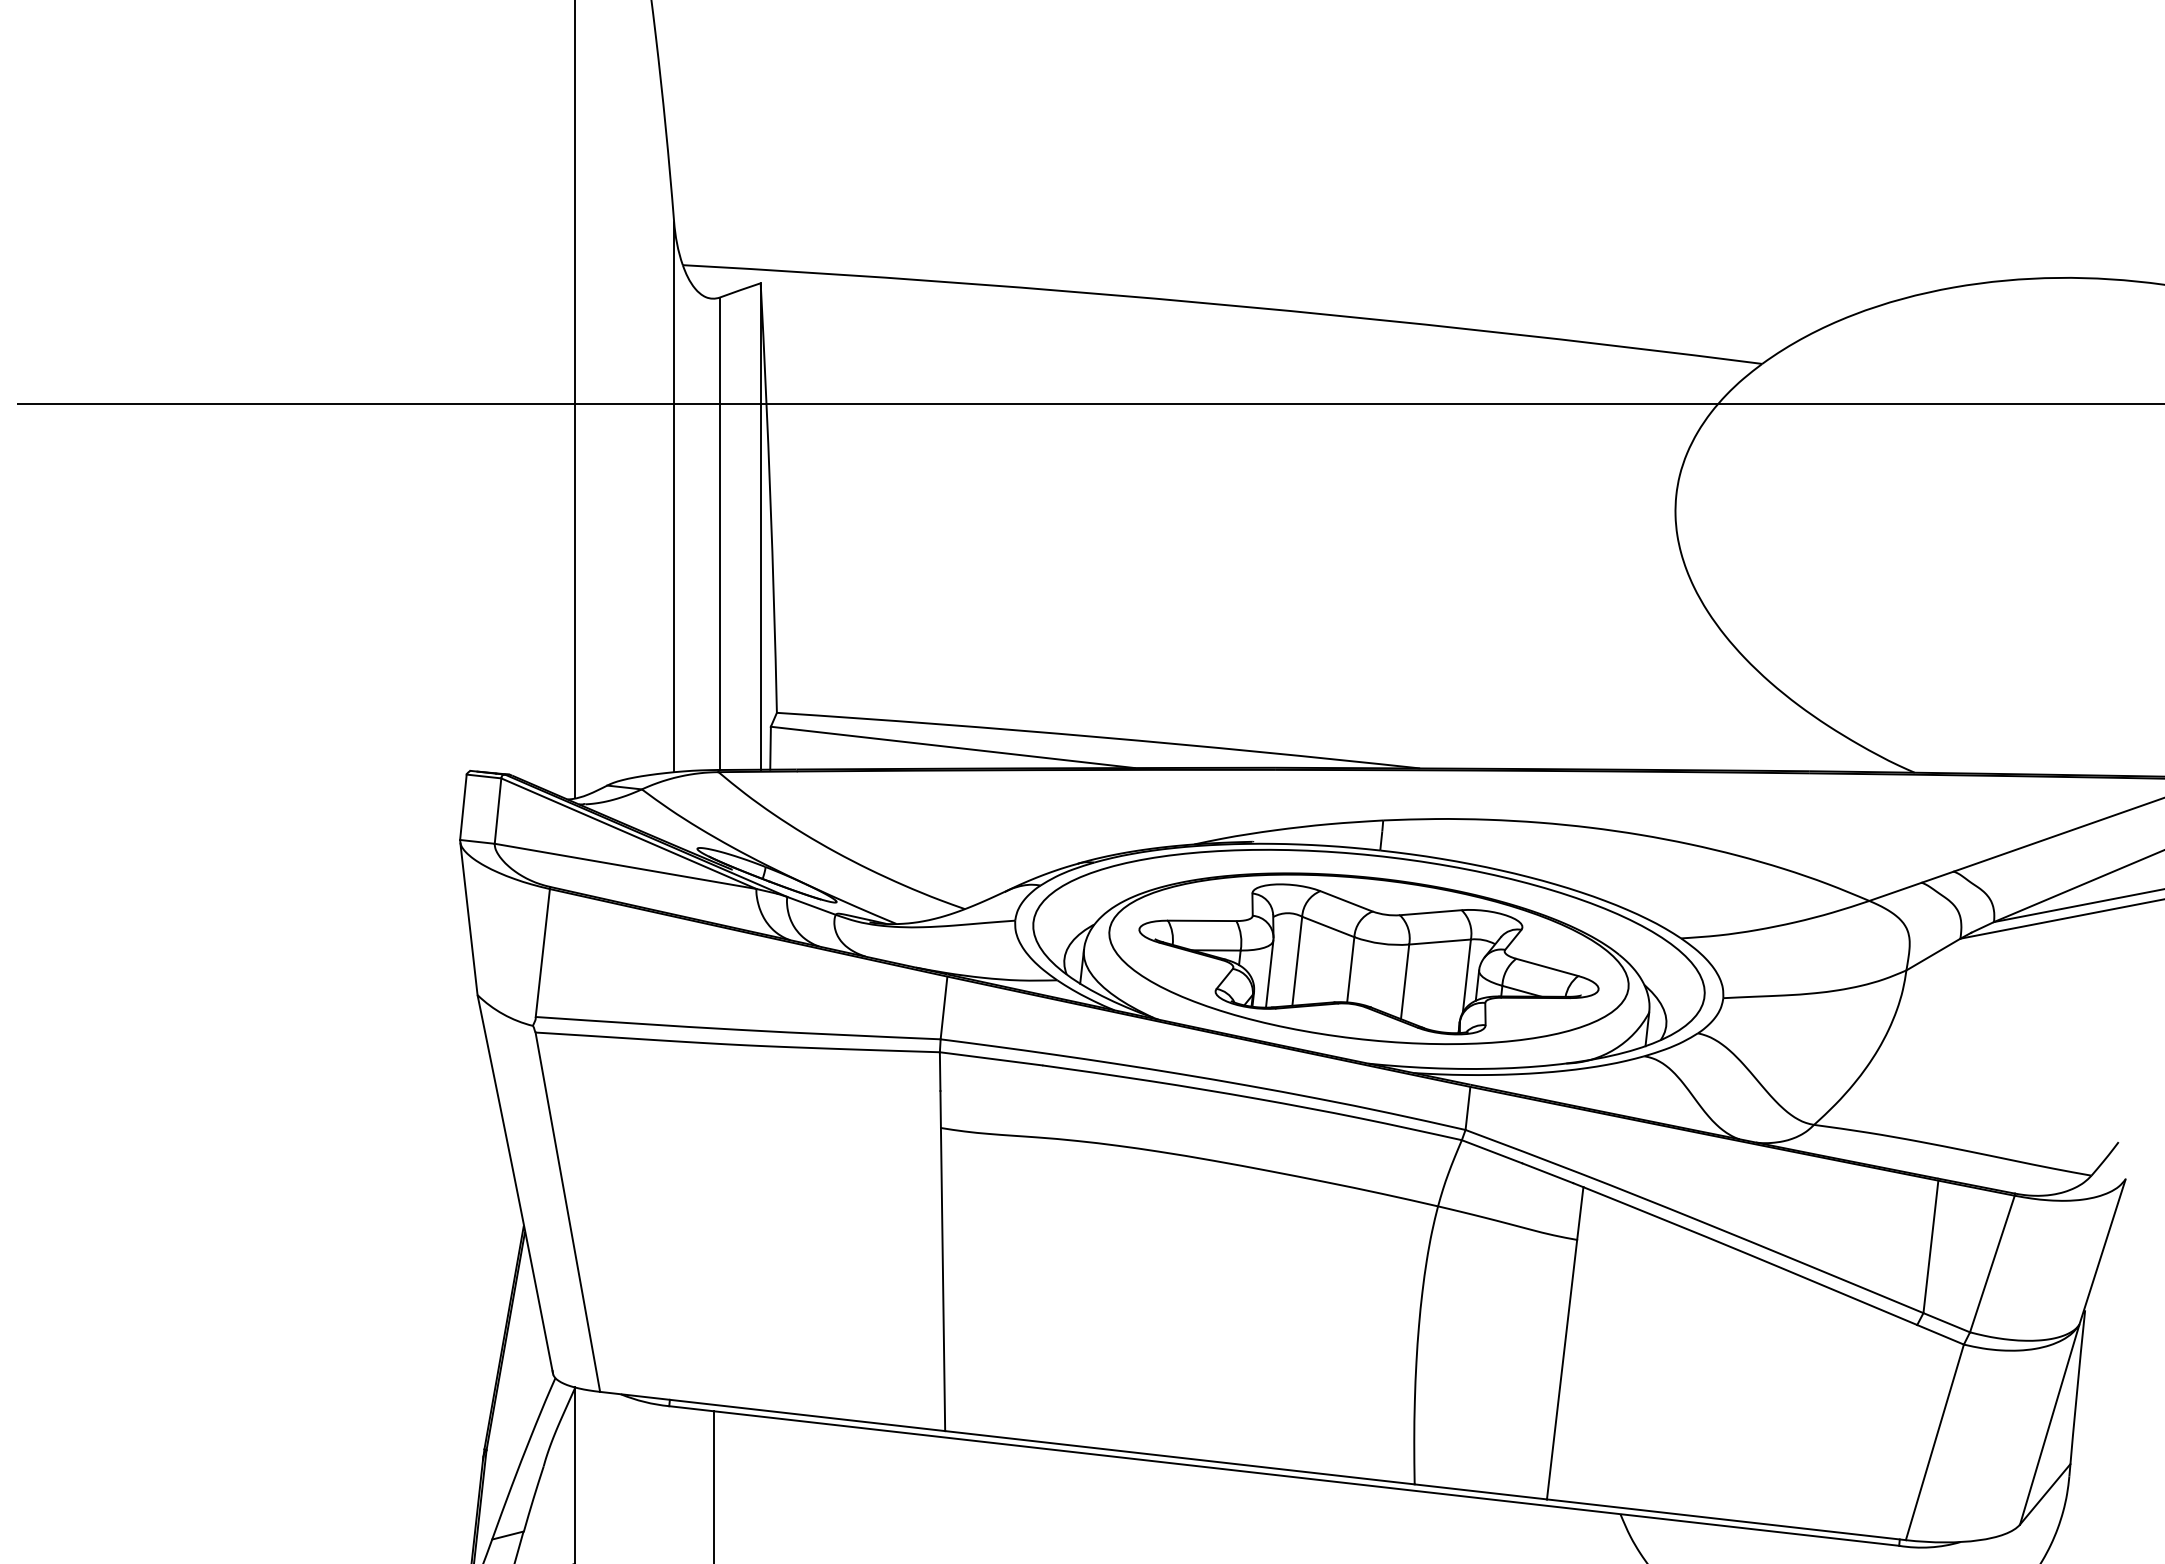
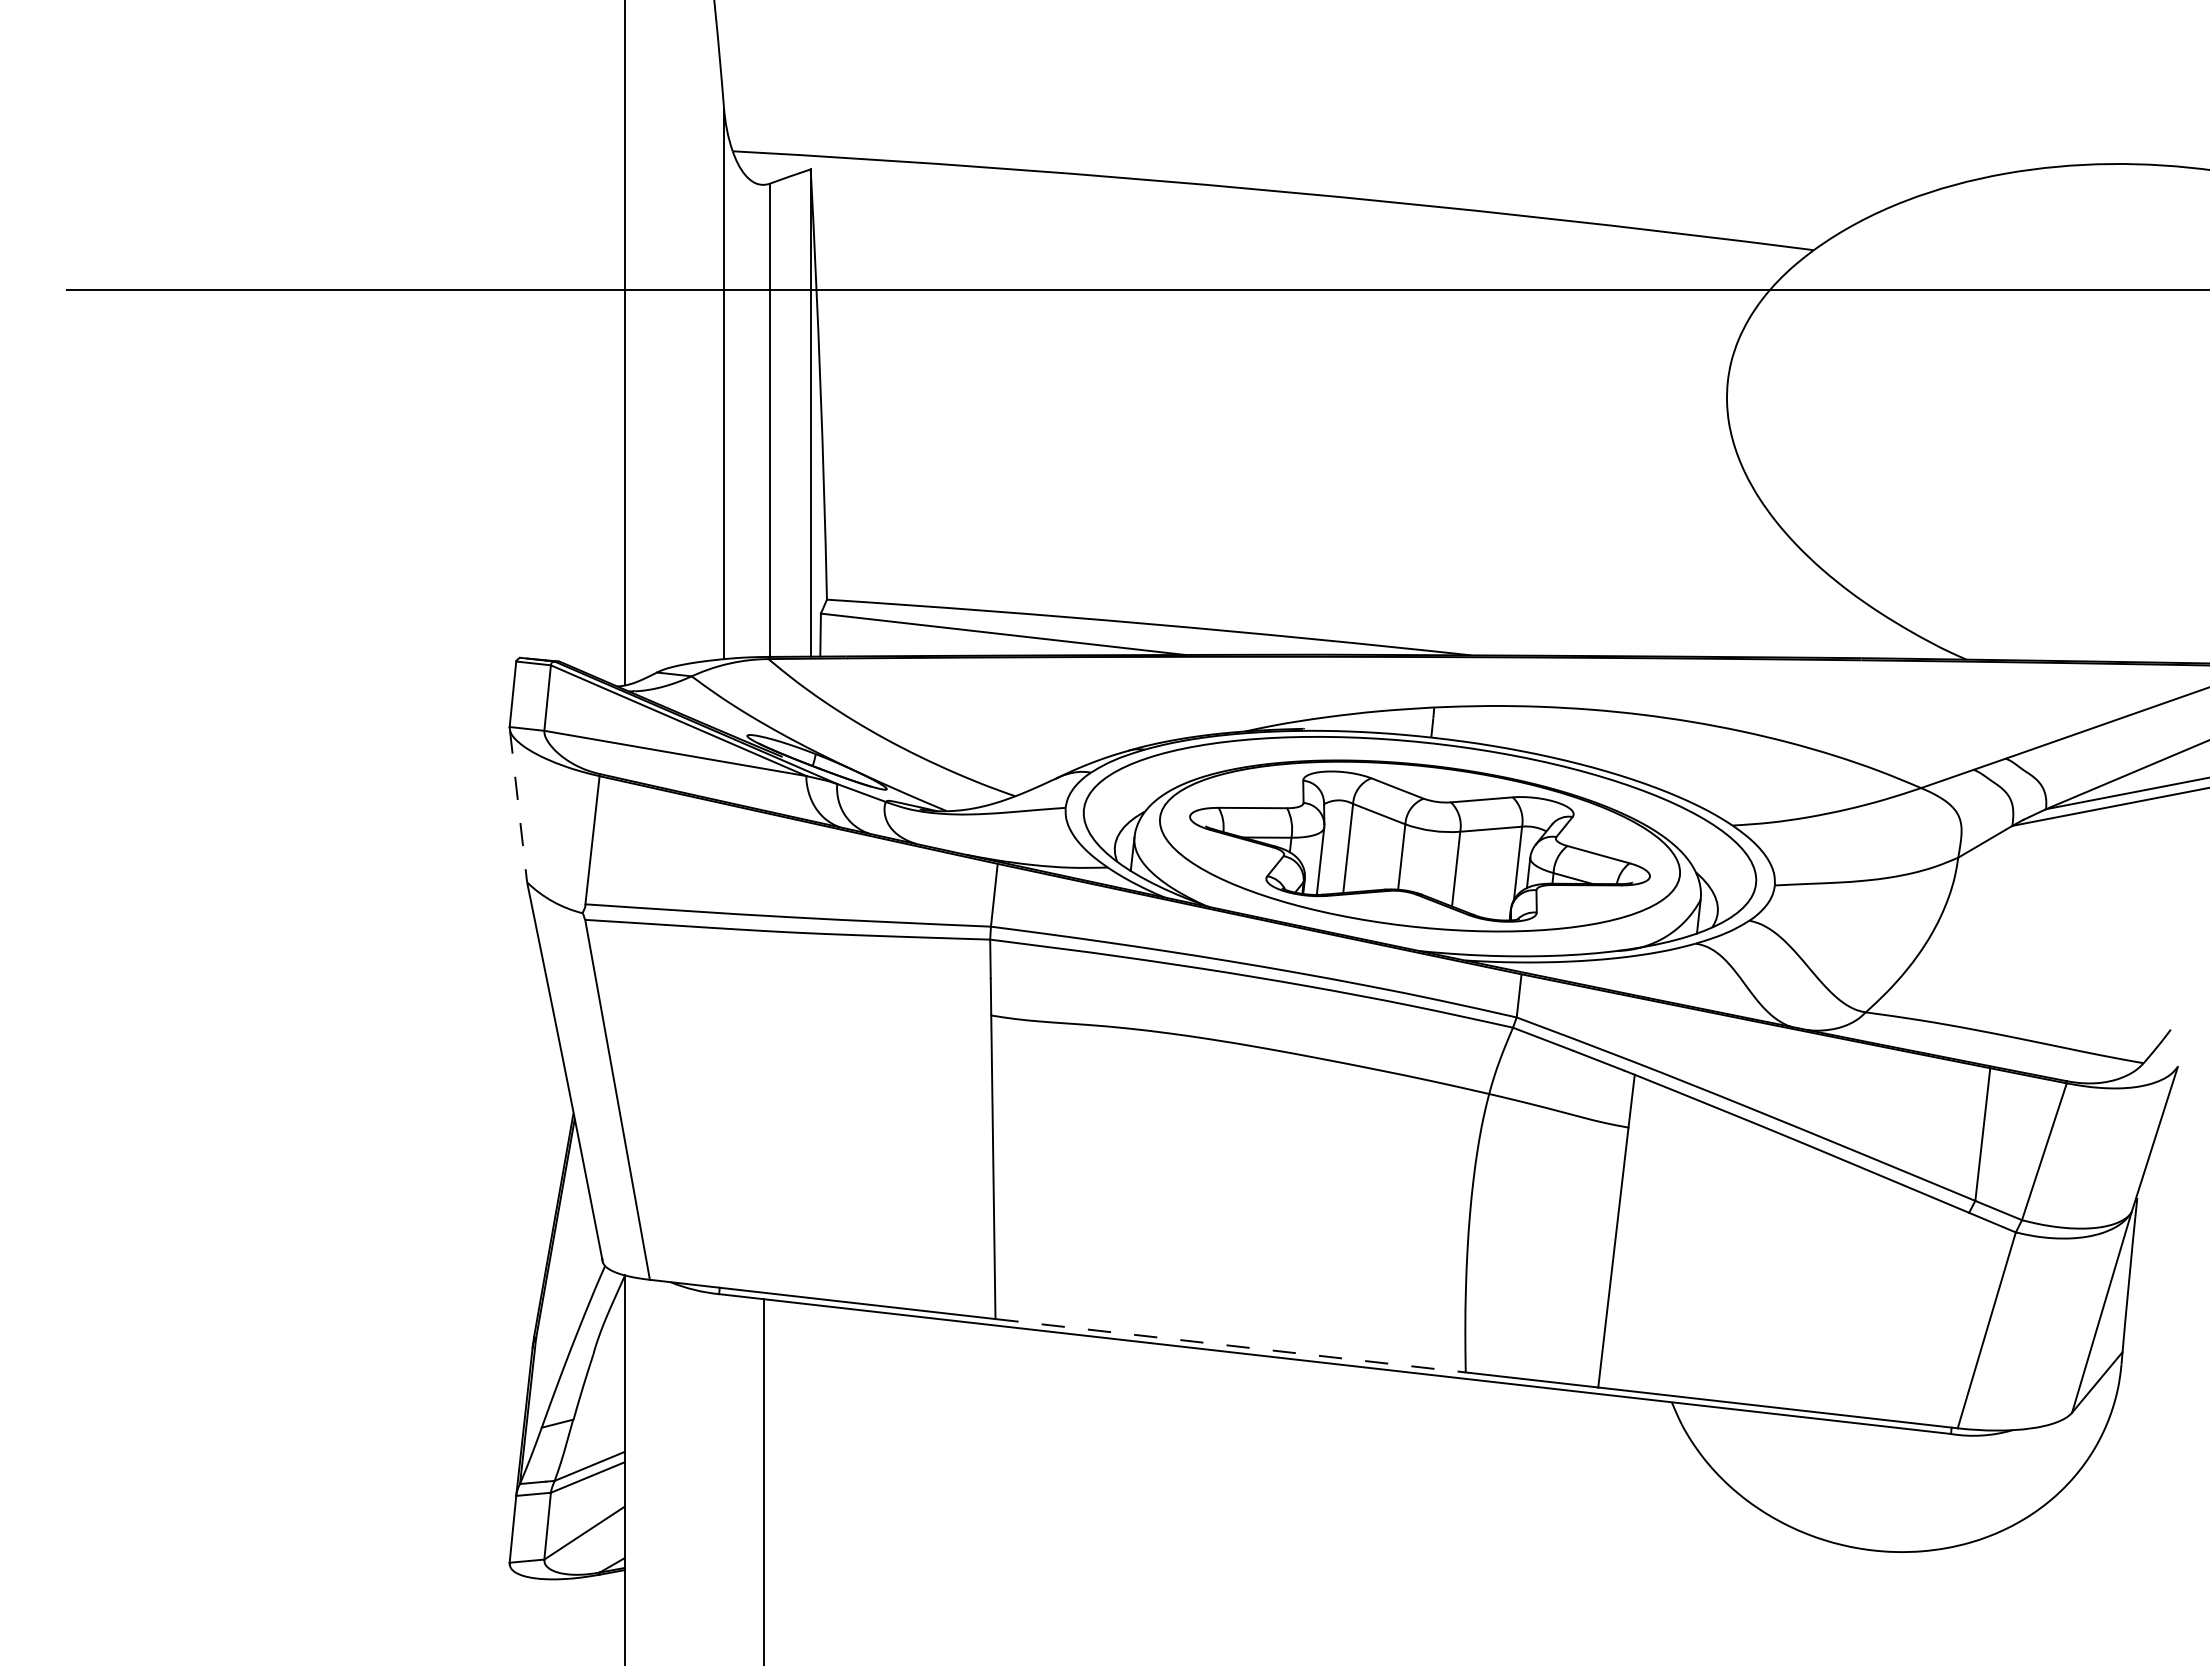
line: (468, 920) -> (518, 807), solid -> dashed
line: (1179, 1457) -> (1230, 1345), solid -> dashed

